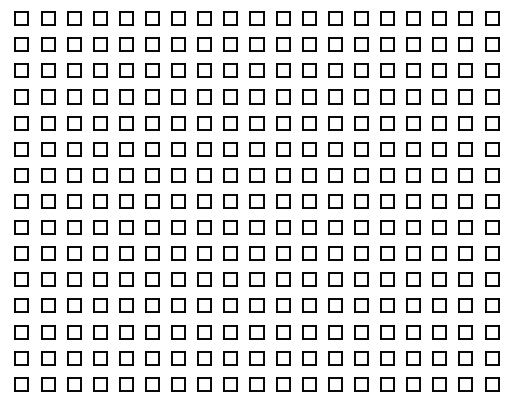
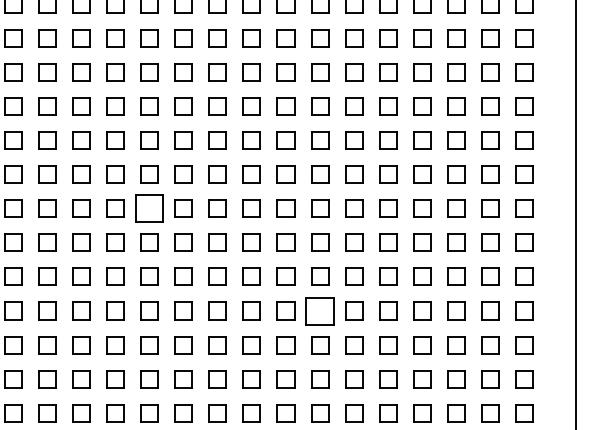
part: (204, 227) -> (149, 208), size x1.6
part: (335, 305) -> (320, 310), size x1.6

